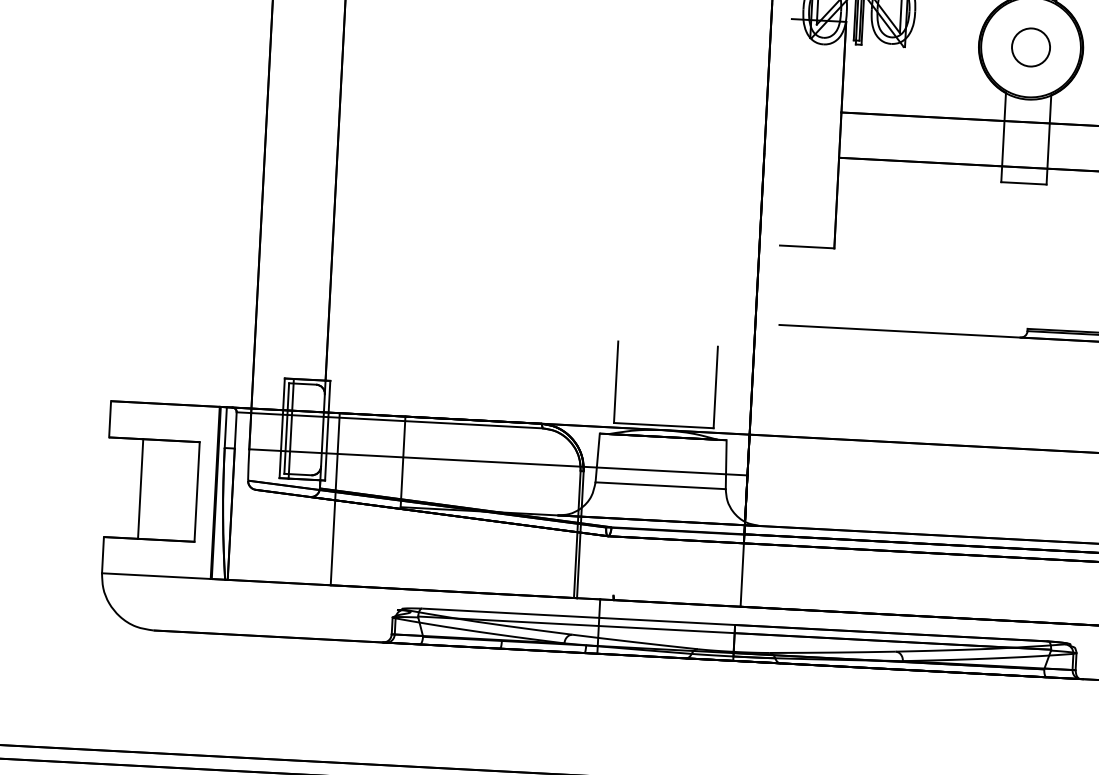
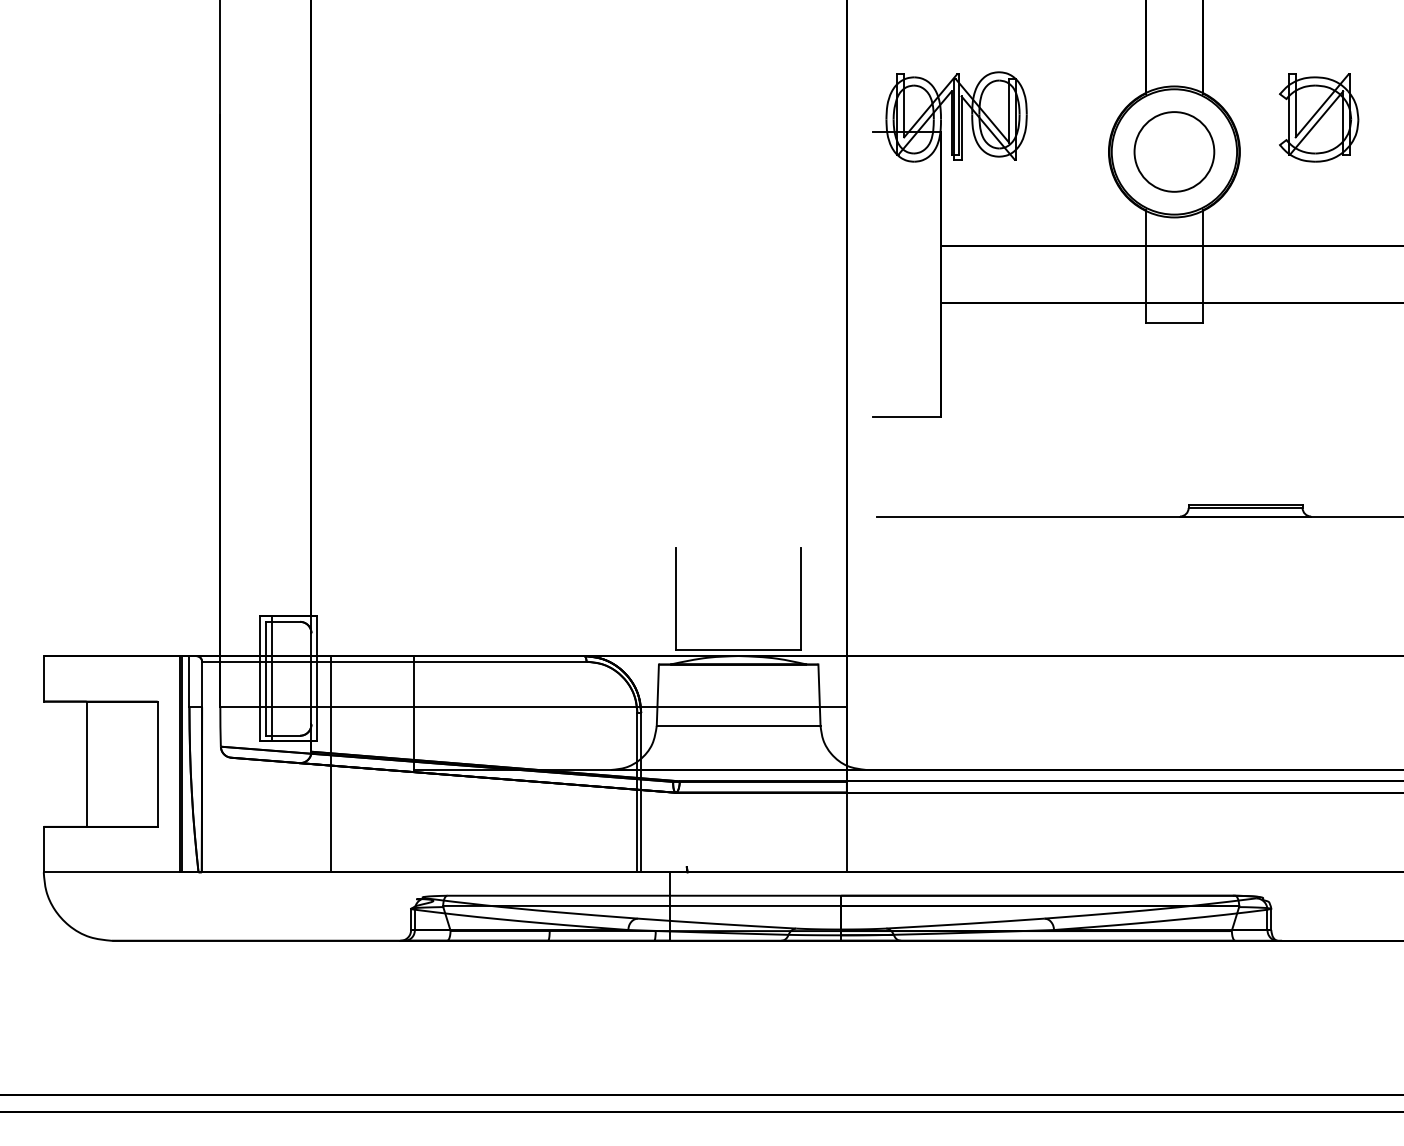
circle: (1031, 47) -> (1174, 151), size x1.67

